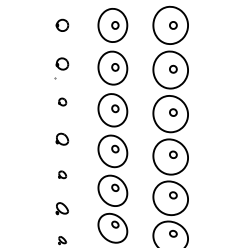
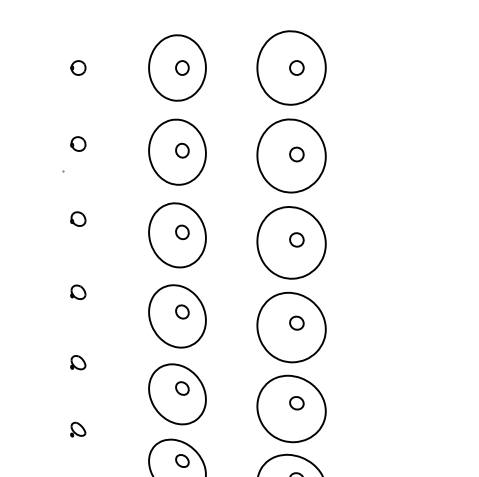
part: (62, 25) -> (78, 68), size x0.62
part: (62, 63) -> (78, 143), size x0.62
part: (62, 138) -> (78, 291), size x0.62
part: (62, 208) -> (78, 429), size x0.62

